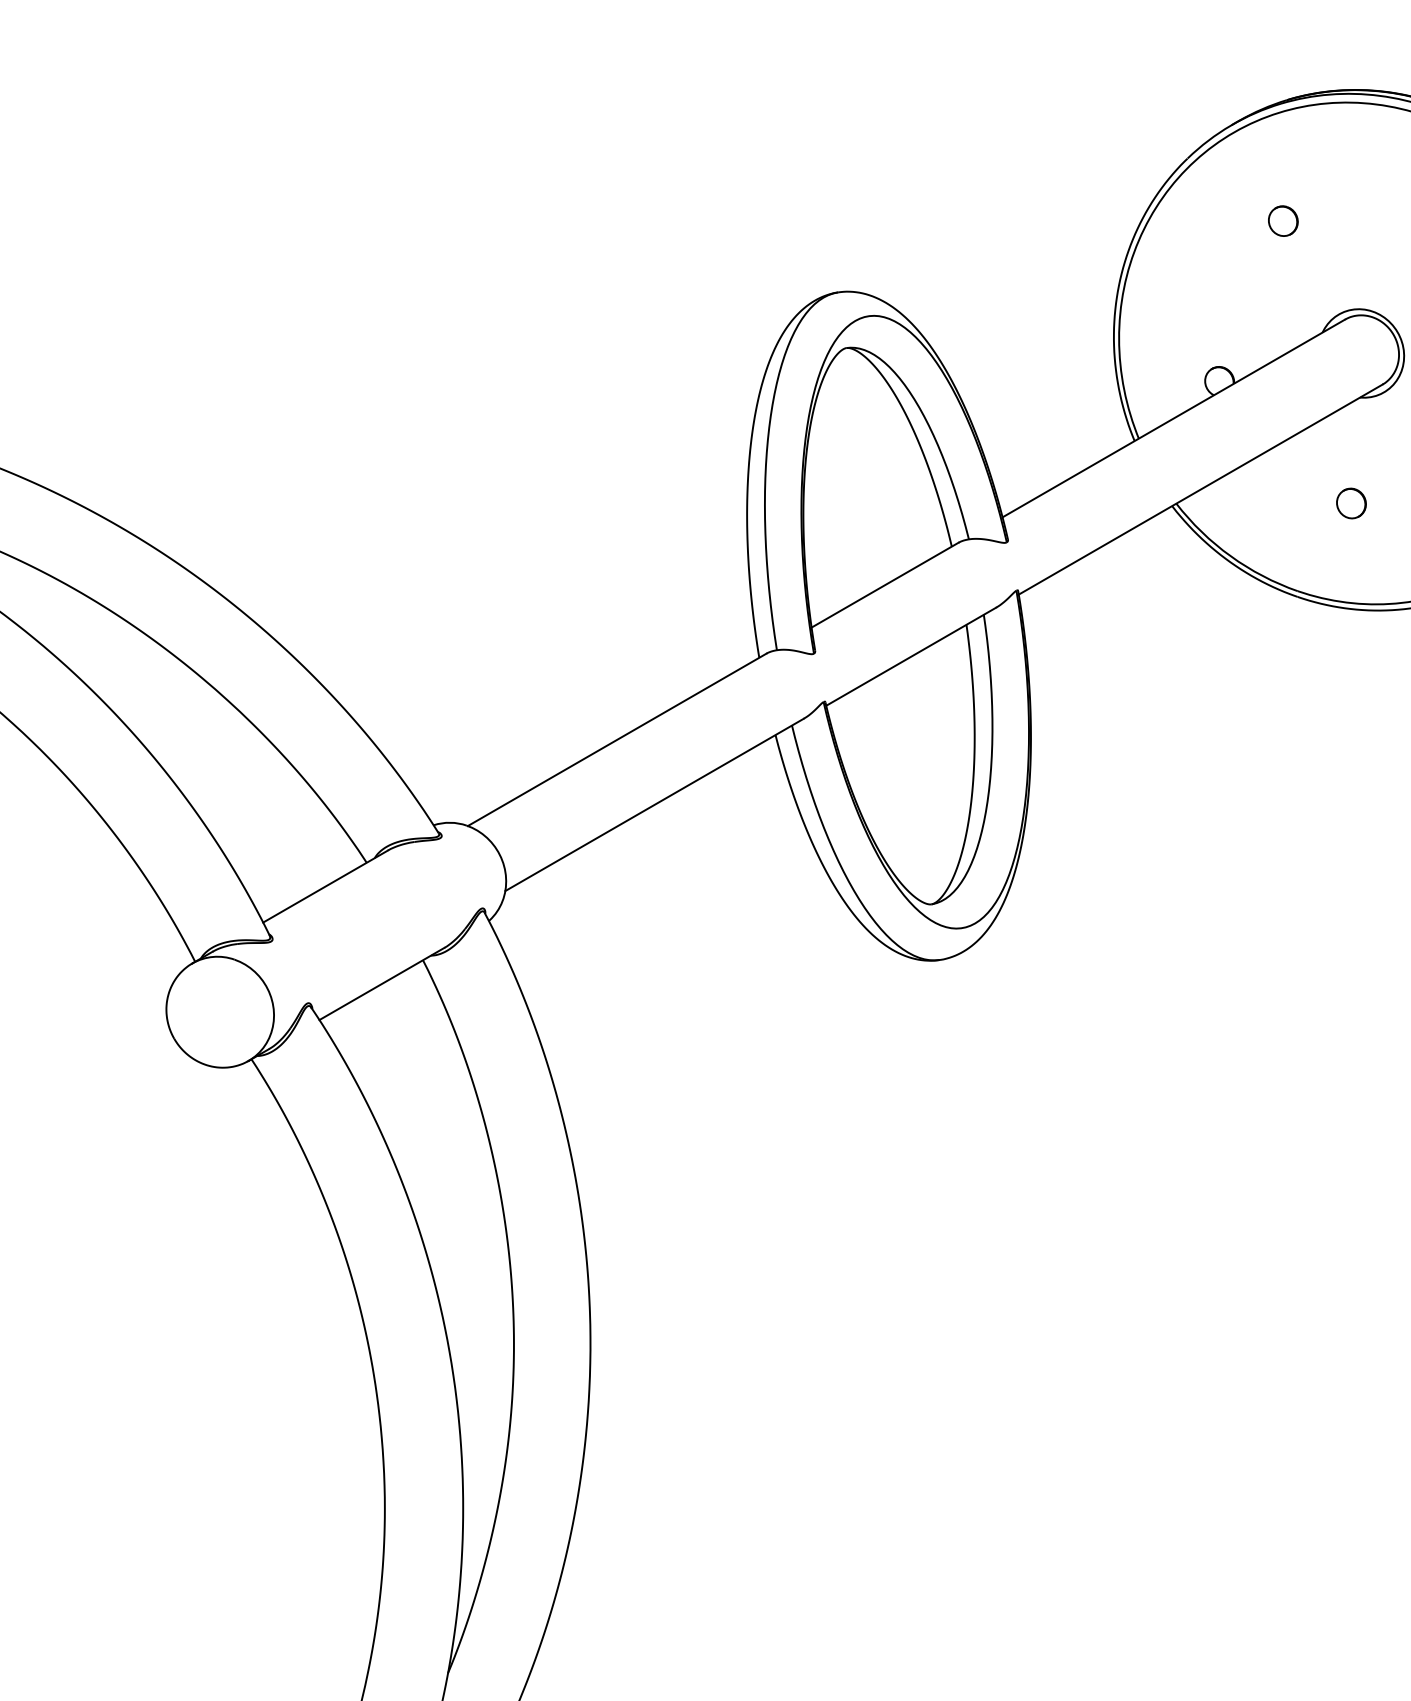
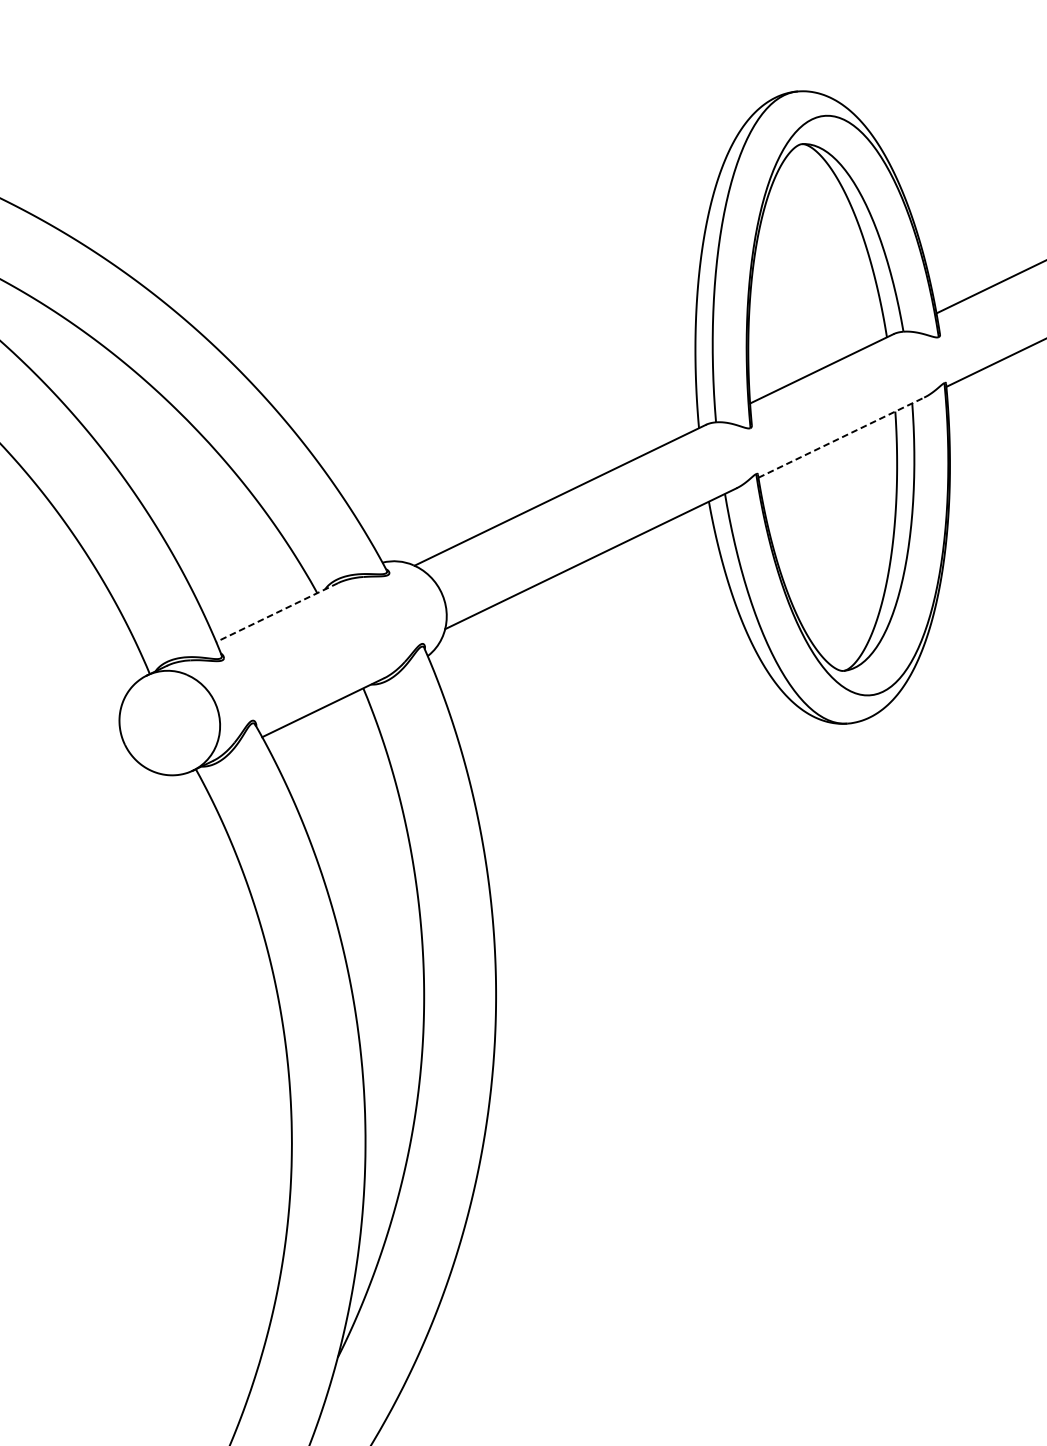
line: (911, 656) -> (841, 437), solid -> dashed
line: (325, 886) -> (277, 612), solid -> dashed

